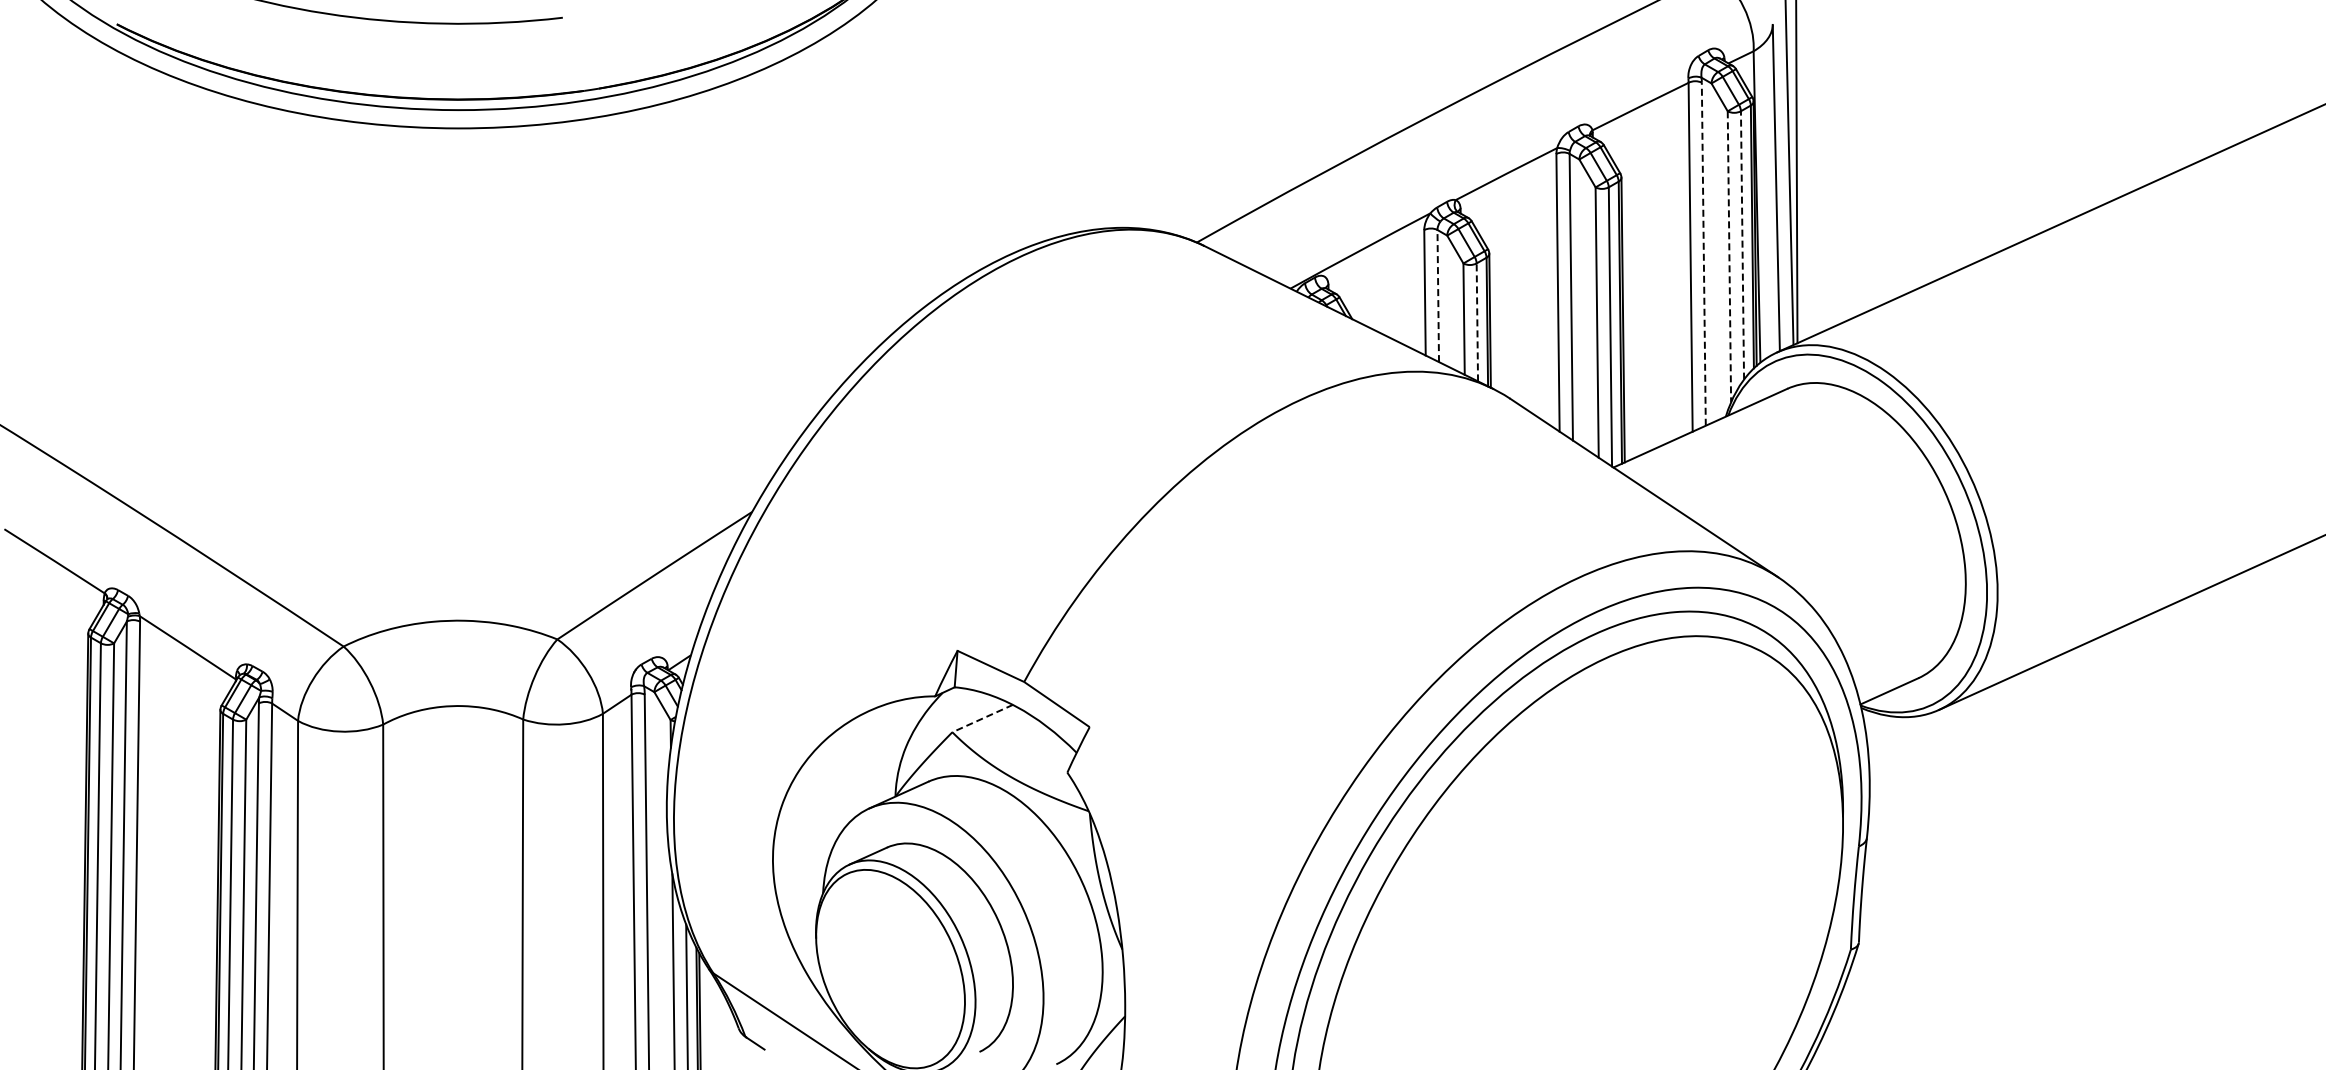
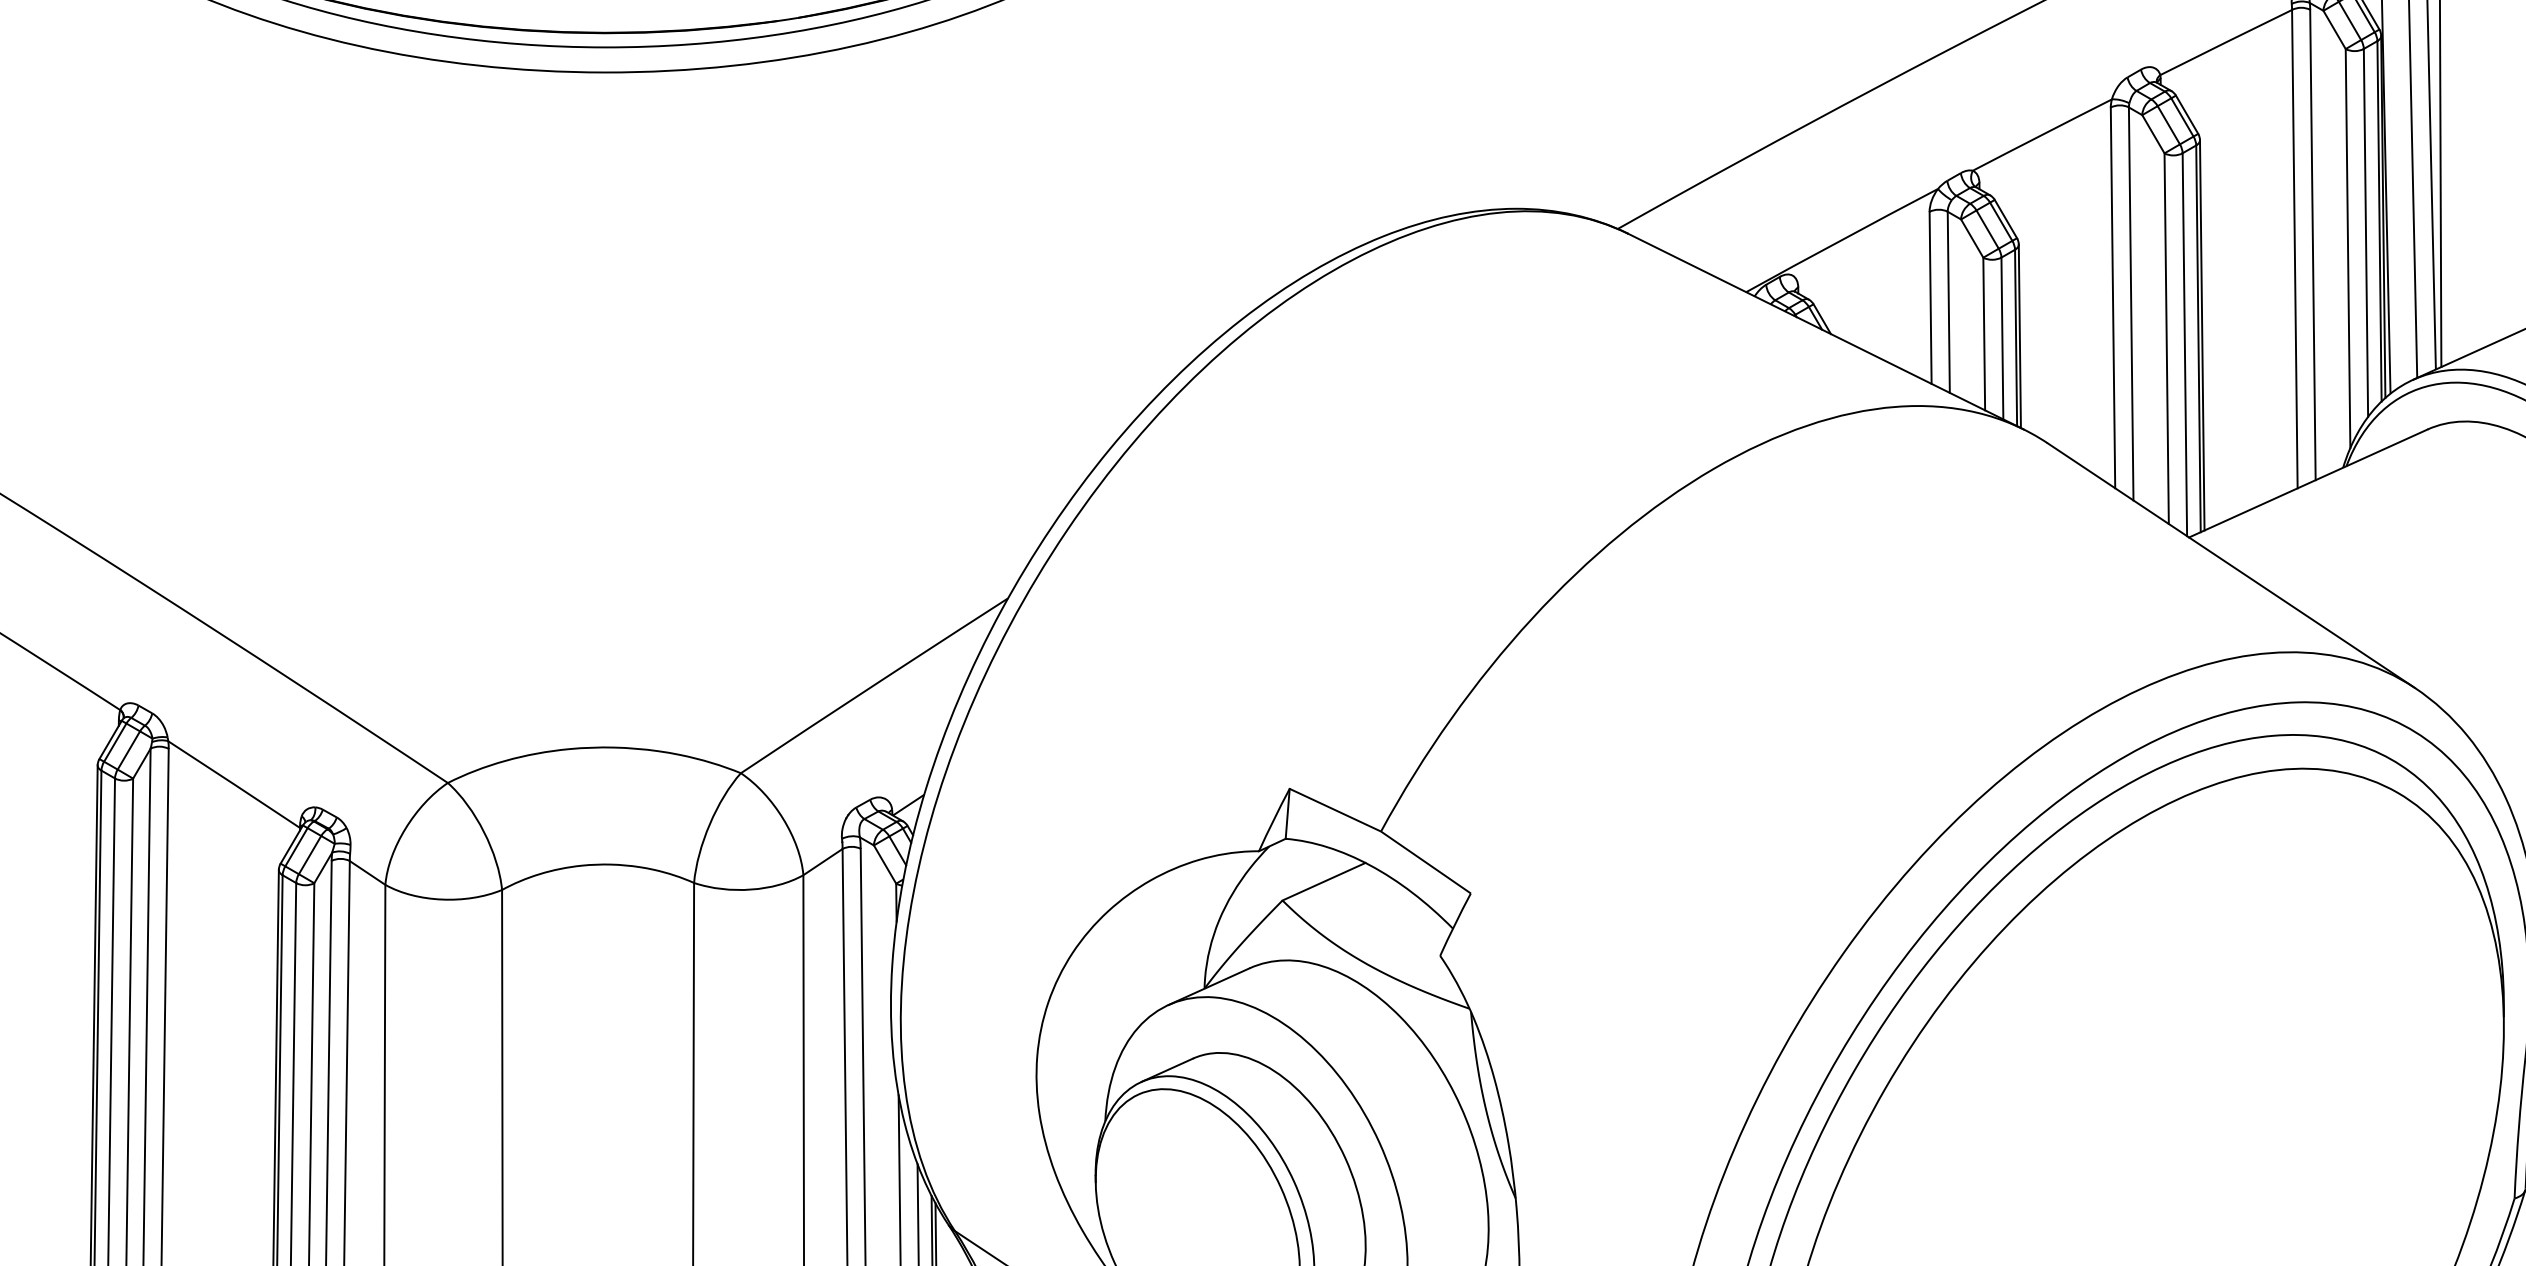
line: (1742, 244) -> (2365, 231), dashed -> solid
line: (1703, 254) -> (2312, 245), dashed -> solid
line: (1729, 257) -> (2348, 249), dashed -> solid
line: (1438, 295) -> (1949, 301), dashed -> solid
line: (1477, 322) -> (2002, 338), dashed -> solid
line: (982, 718) -> (1323, 881), dashed -> solid

